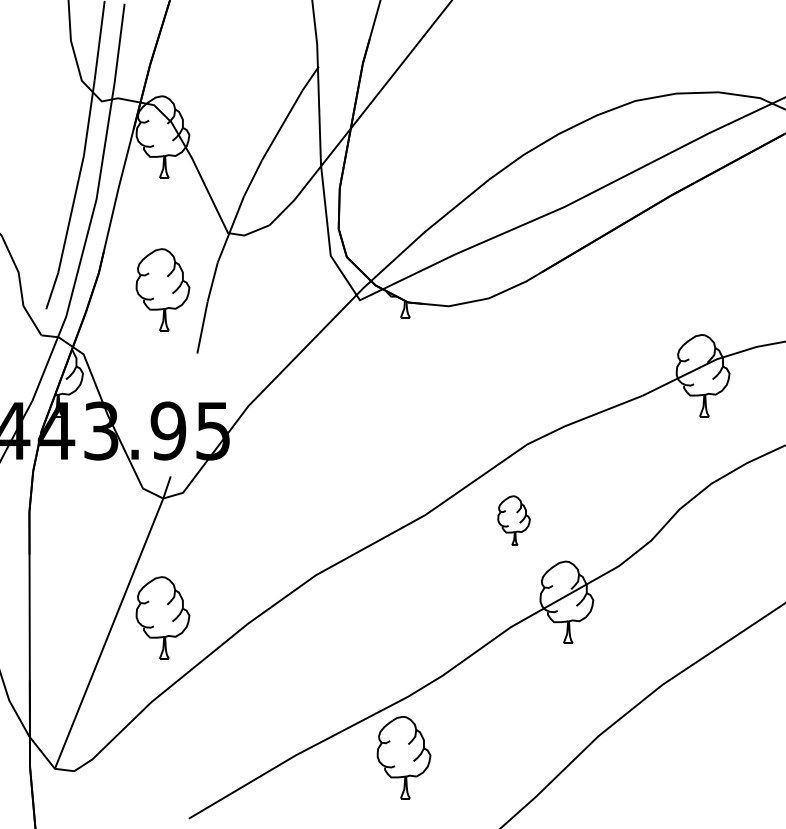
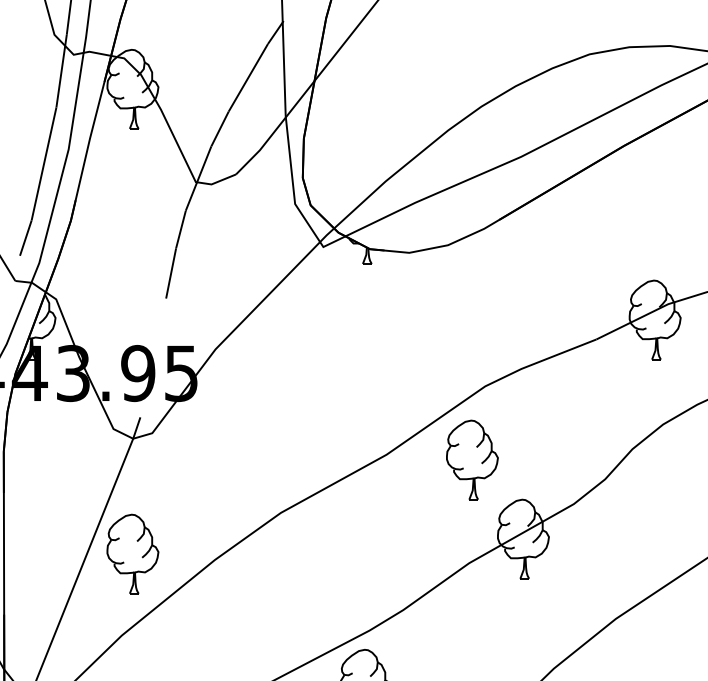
part: (162, 289) -> (132, 236), removed
part: (513, 520) -> (471, 459), size x1.67

